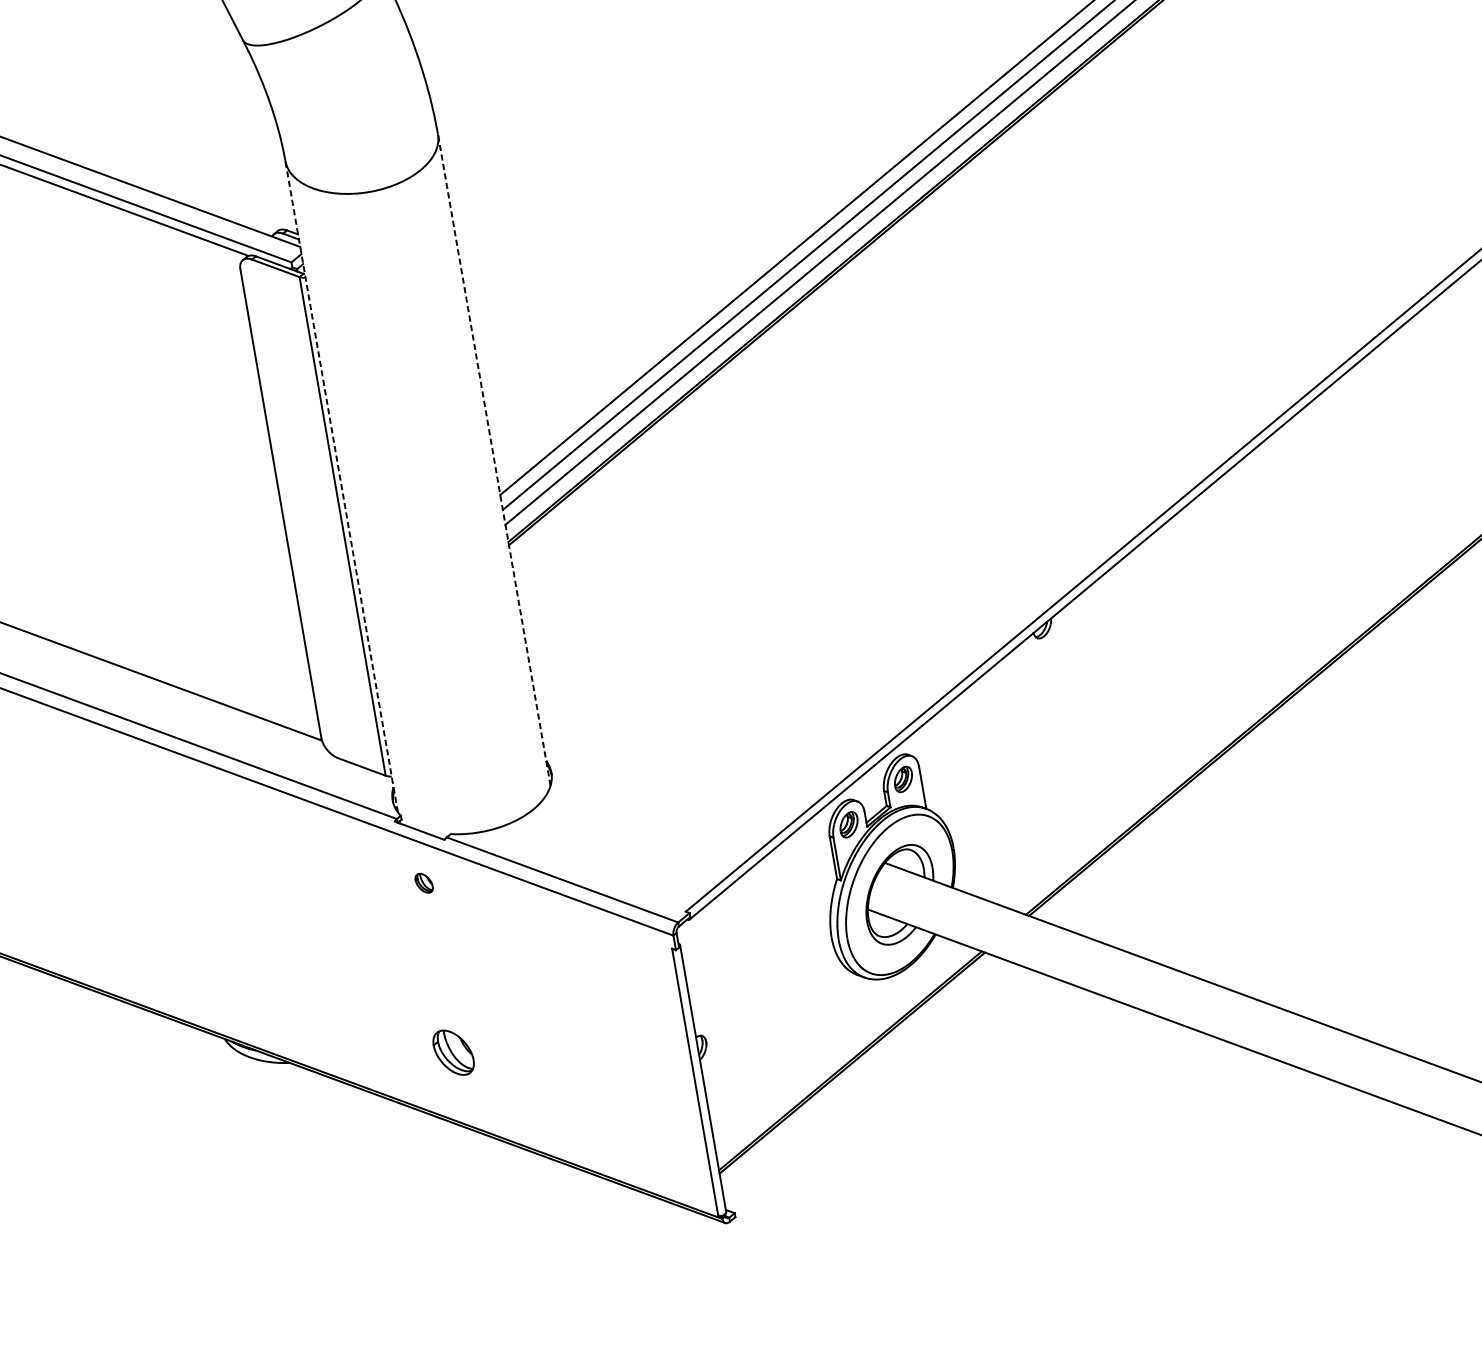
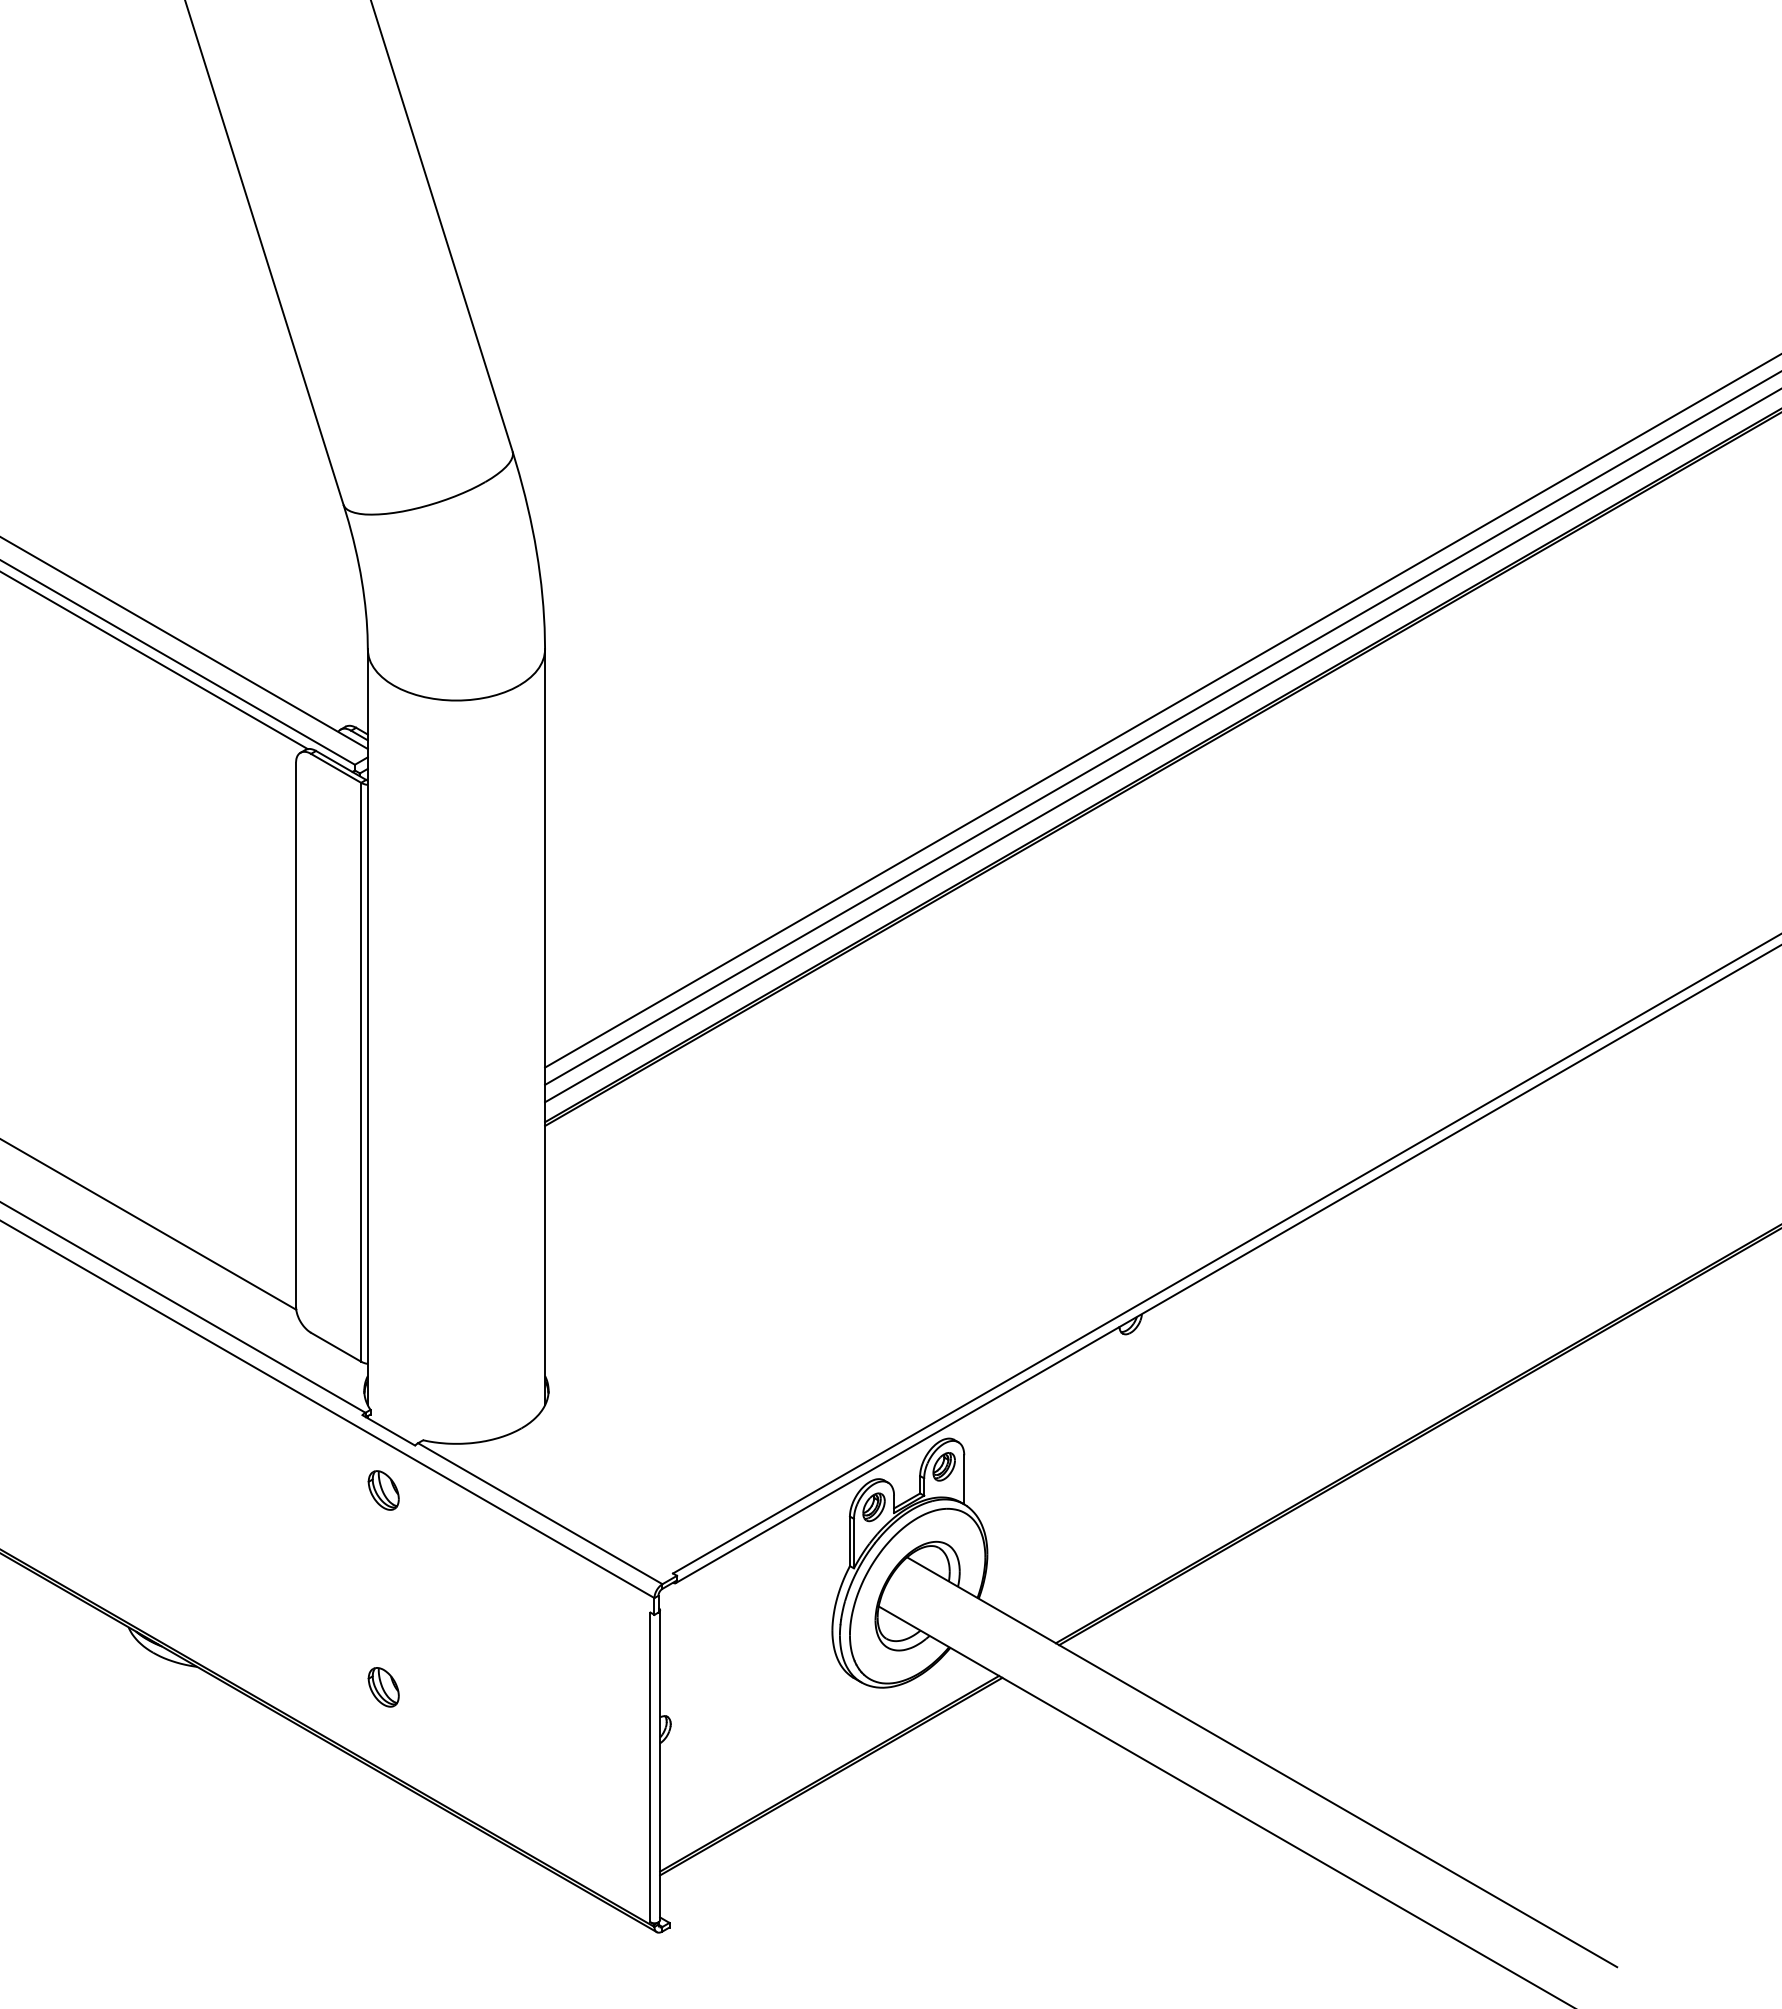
line: (494, 460) -> (545, 1027), dashed -> solid
line: (341, 486) -> (367, 1027), dashed -> solid
part: (424, 883) -> (383, 1490), size x1.67
part: (453, 1052) -> (383, 1687), size x0.71

